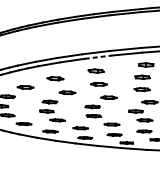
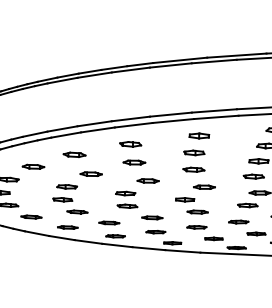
line: (99, 57) -> (134, 125), dashed -> solid

